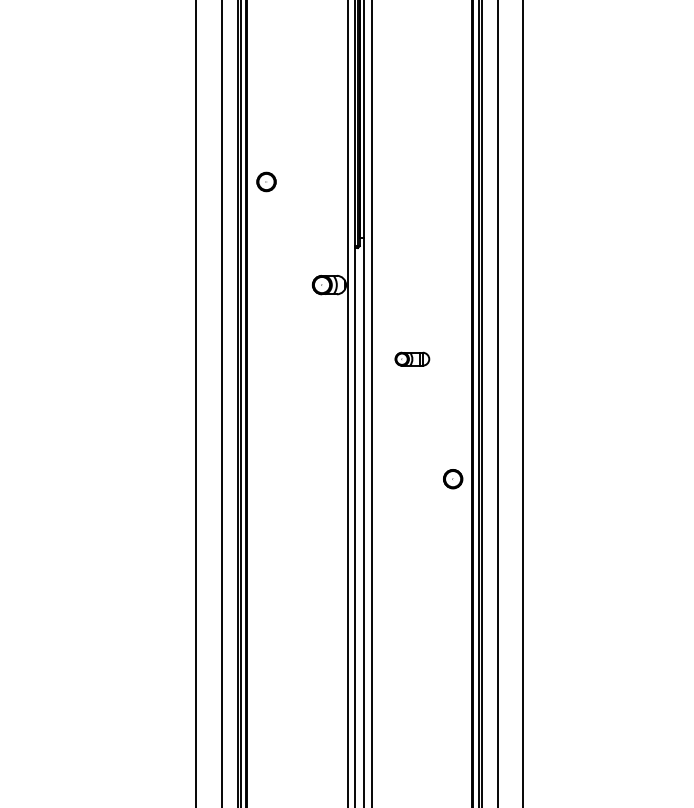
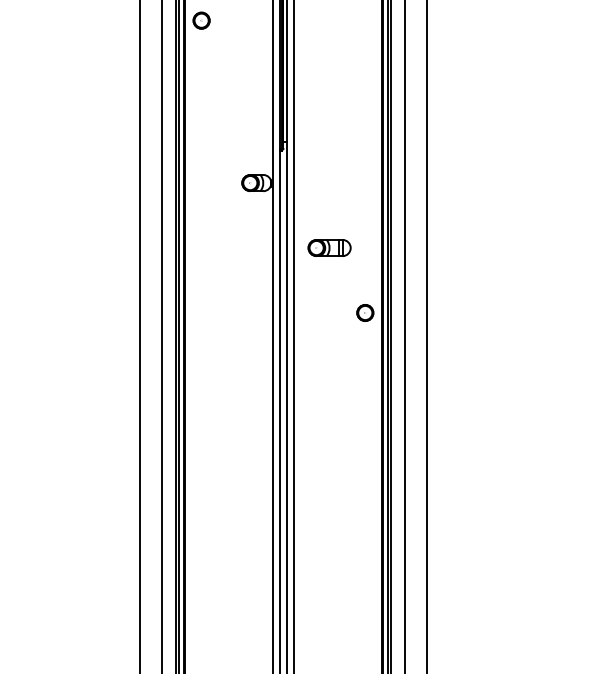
part: (266, 181) -> (201, 20), moved
part: (412, 359) -> (329, 248), size x1.43
part: (453, 479) -> (365, 313), moved

